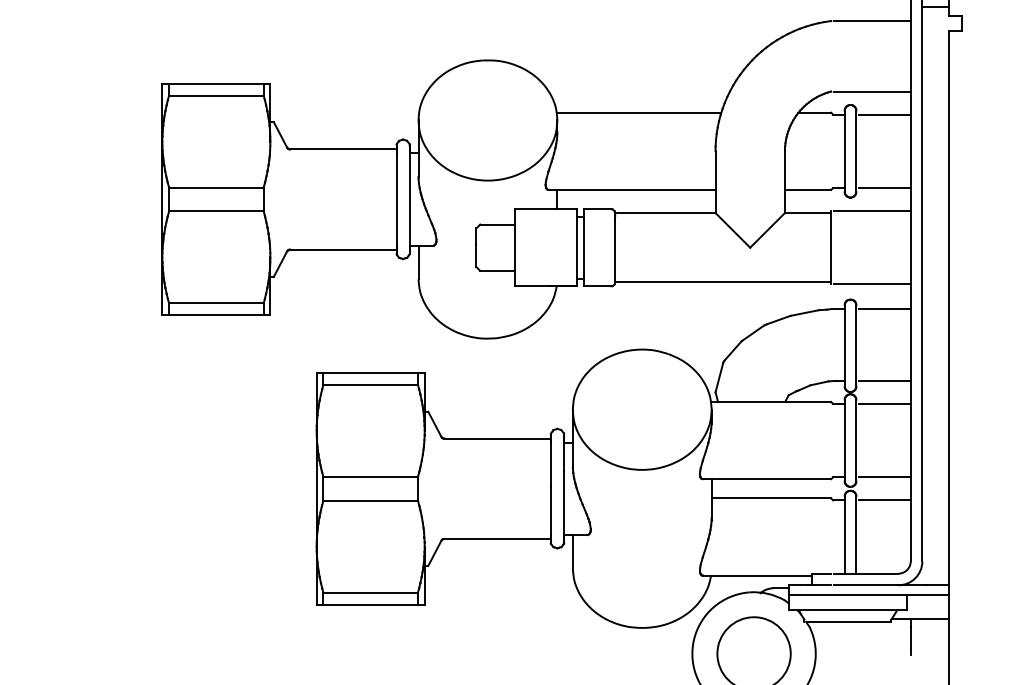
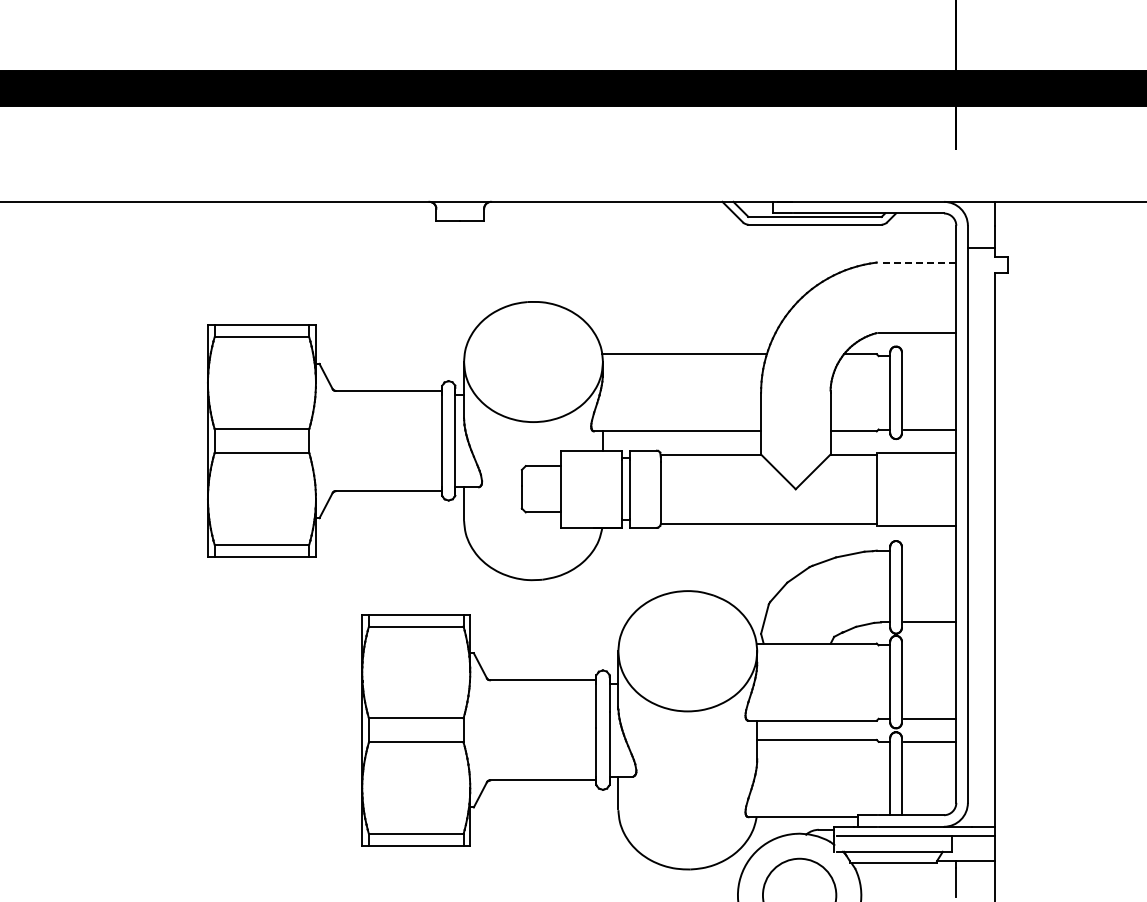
line: (871, 20) -> (917, 262), solid -> dashed
line: (884, 114) -> (930, 356), removed
line: (884, 308) -> (930, 550), removed
line: (884, 403) -> (930, 645), removed

